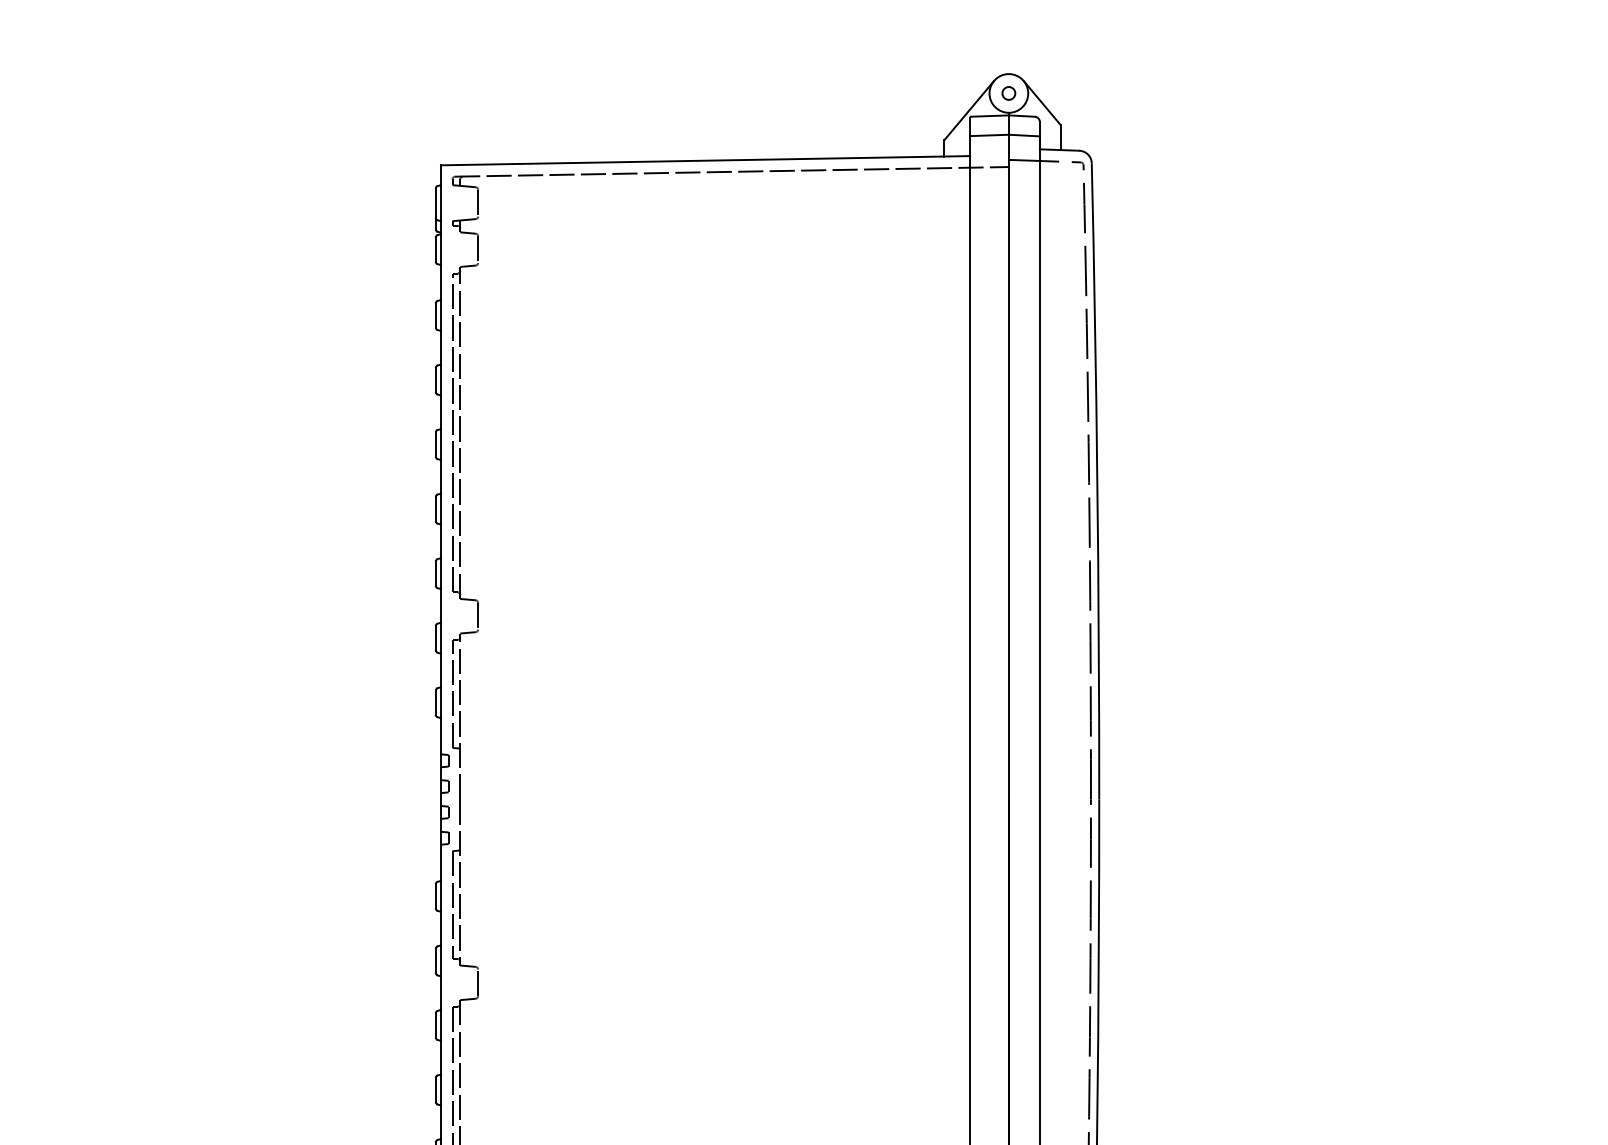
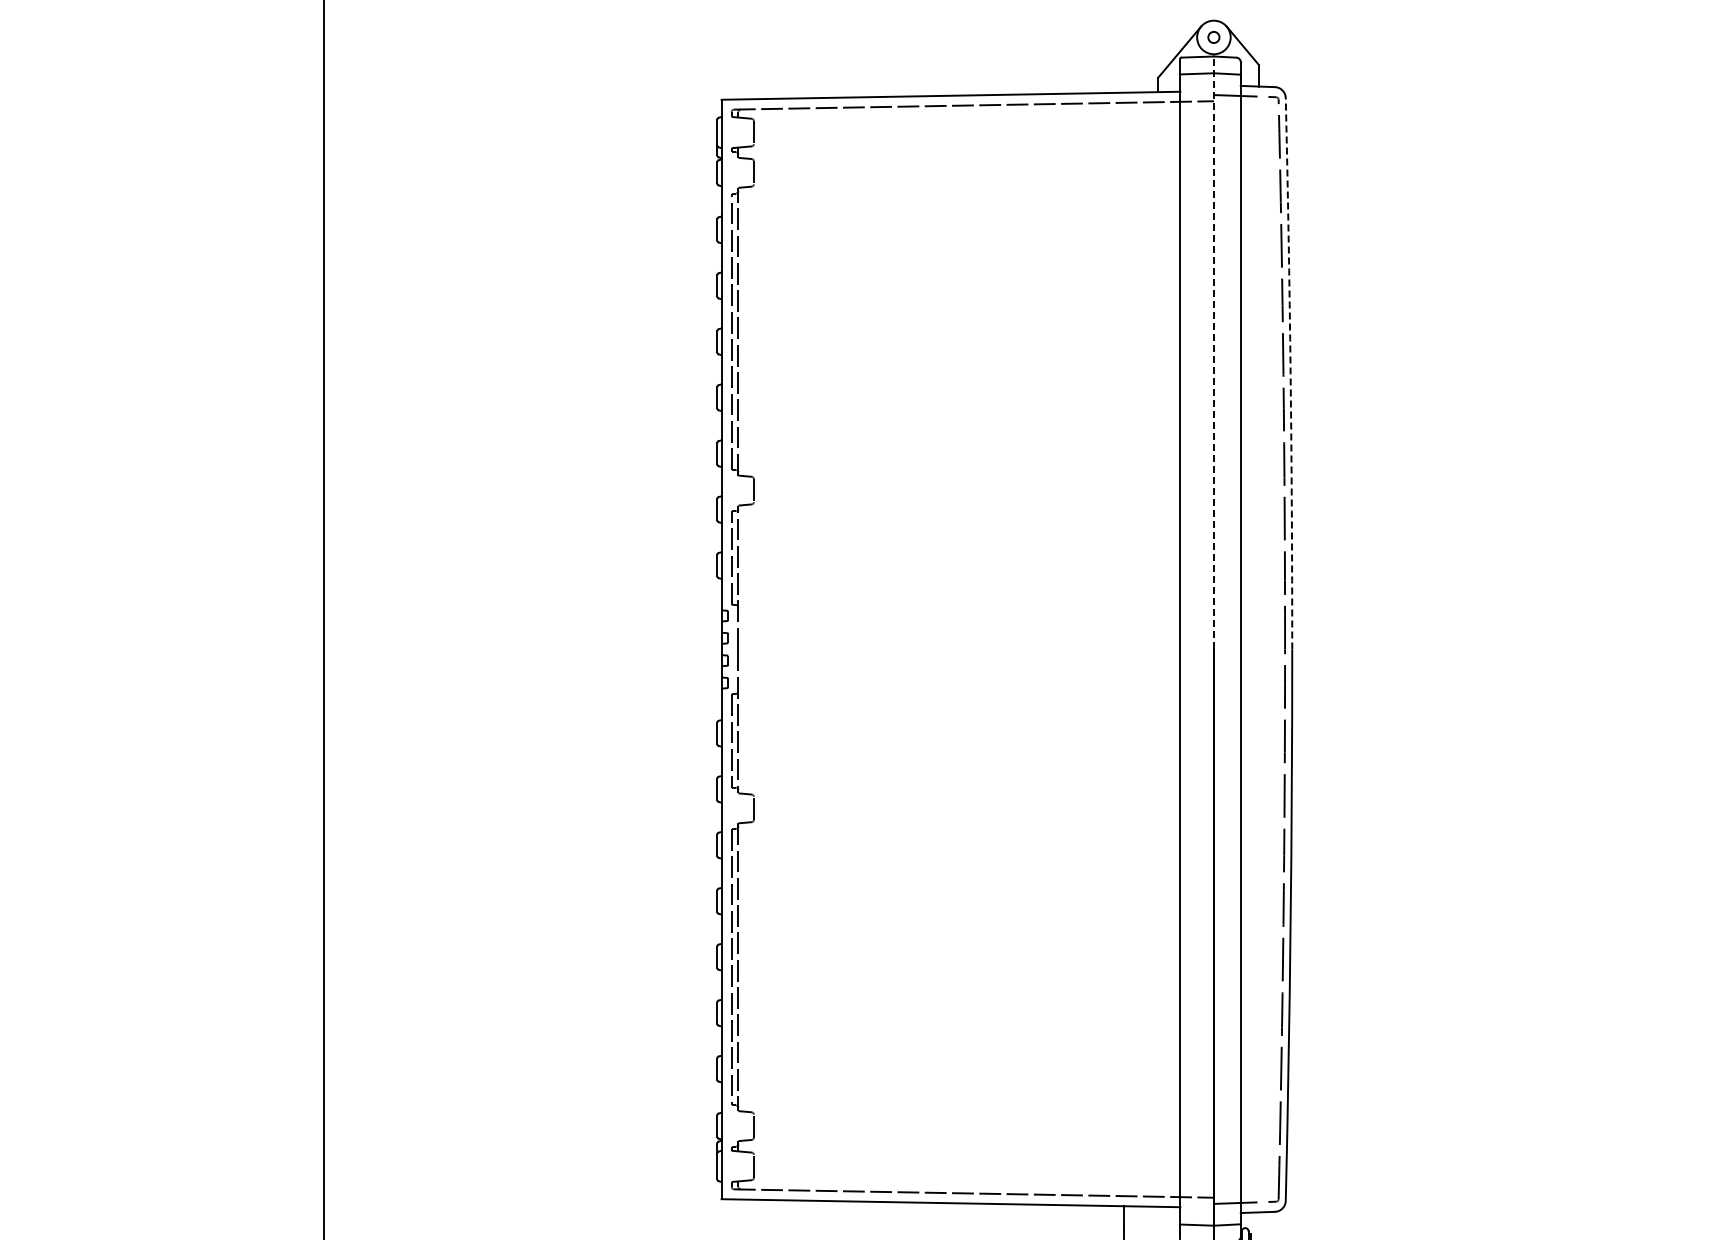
line: (1008, 455) -> (1213, 351), solid -> dashed
arc: (1097, 481) -> (1290, 373), solid -> dashed

